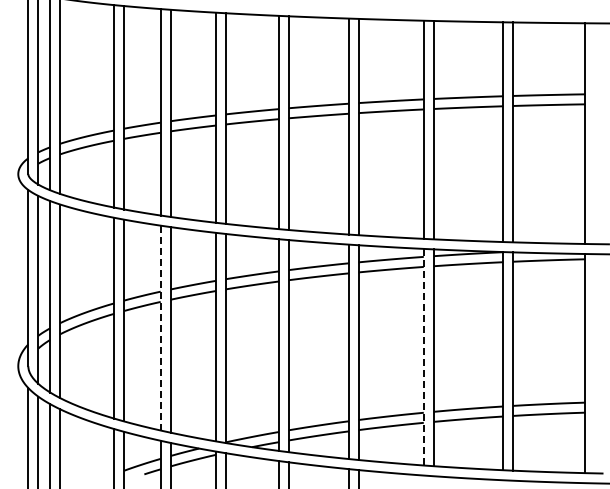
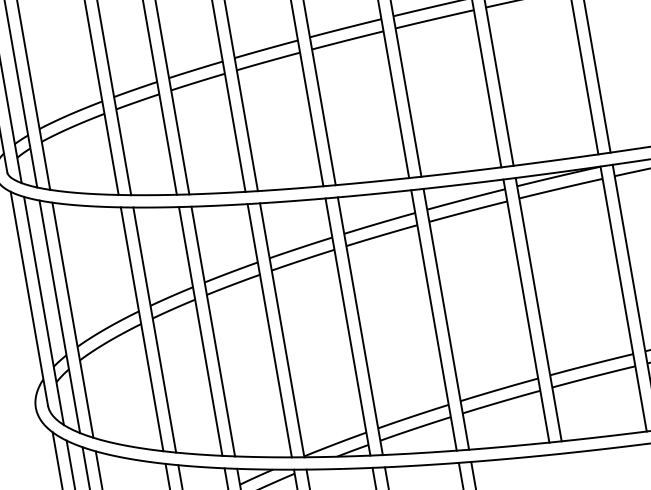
line: (160, 328) -> (200, 332), dashed -> solid
line: (423, 357) -> (526, 311), dashed -> solid

